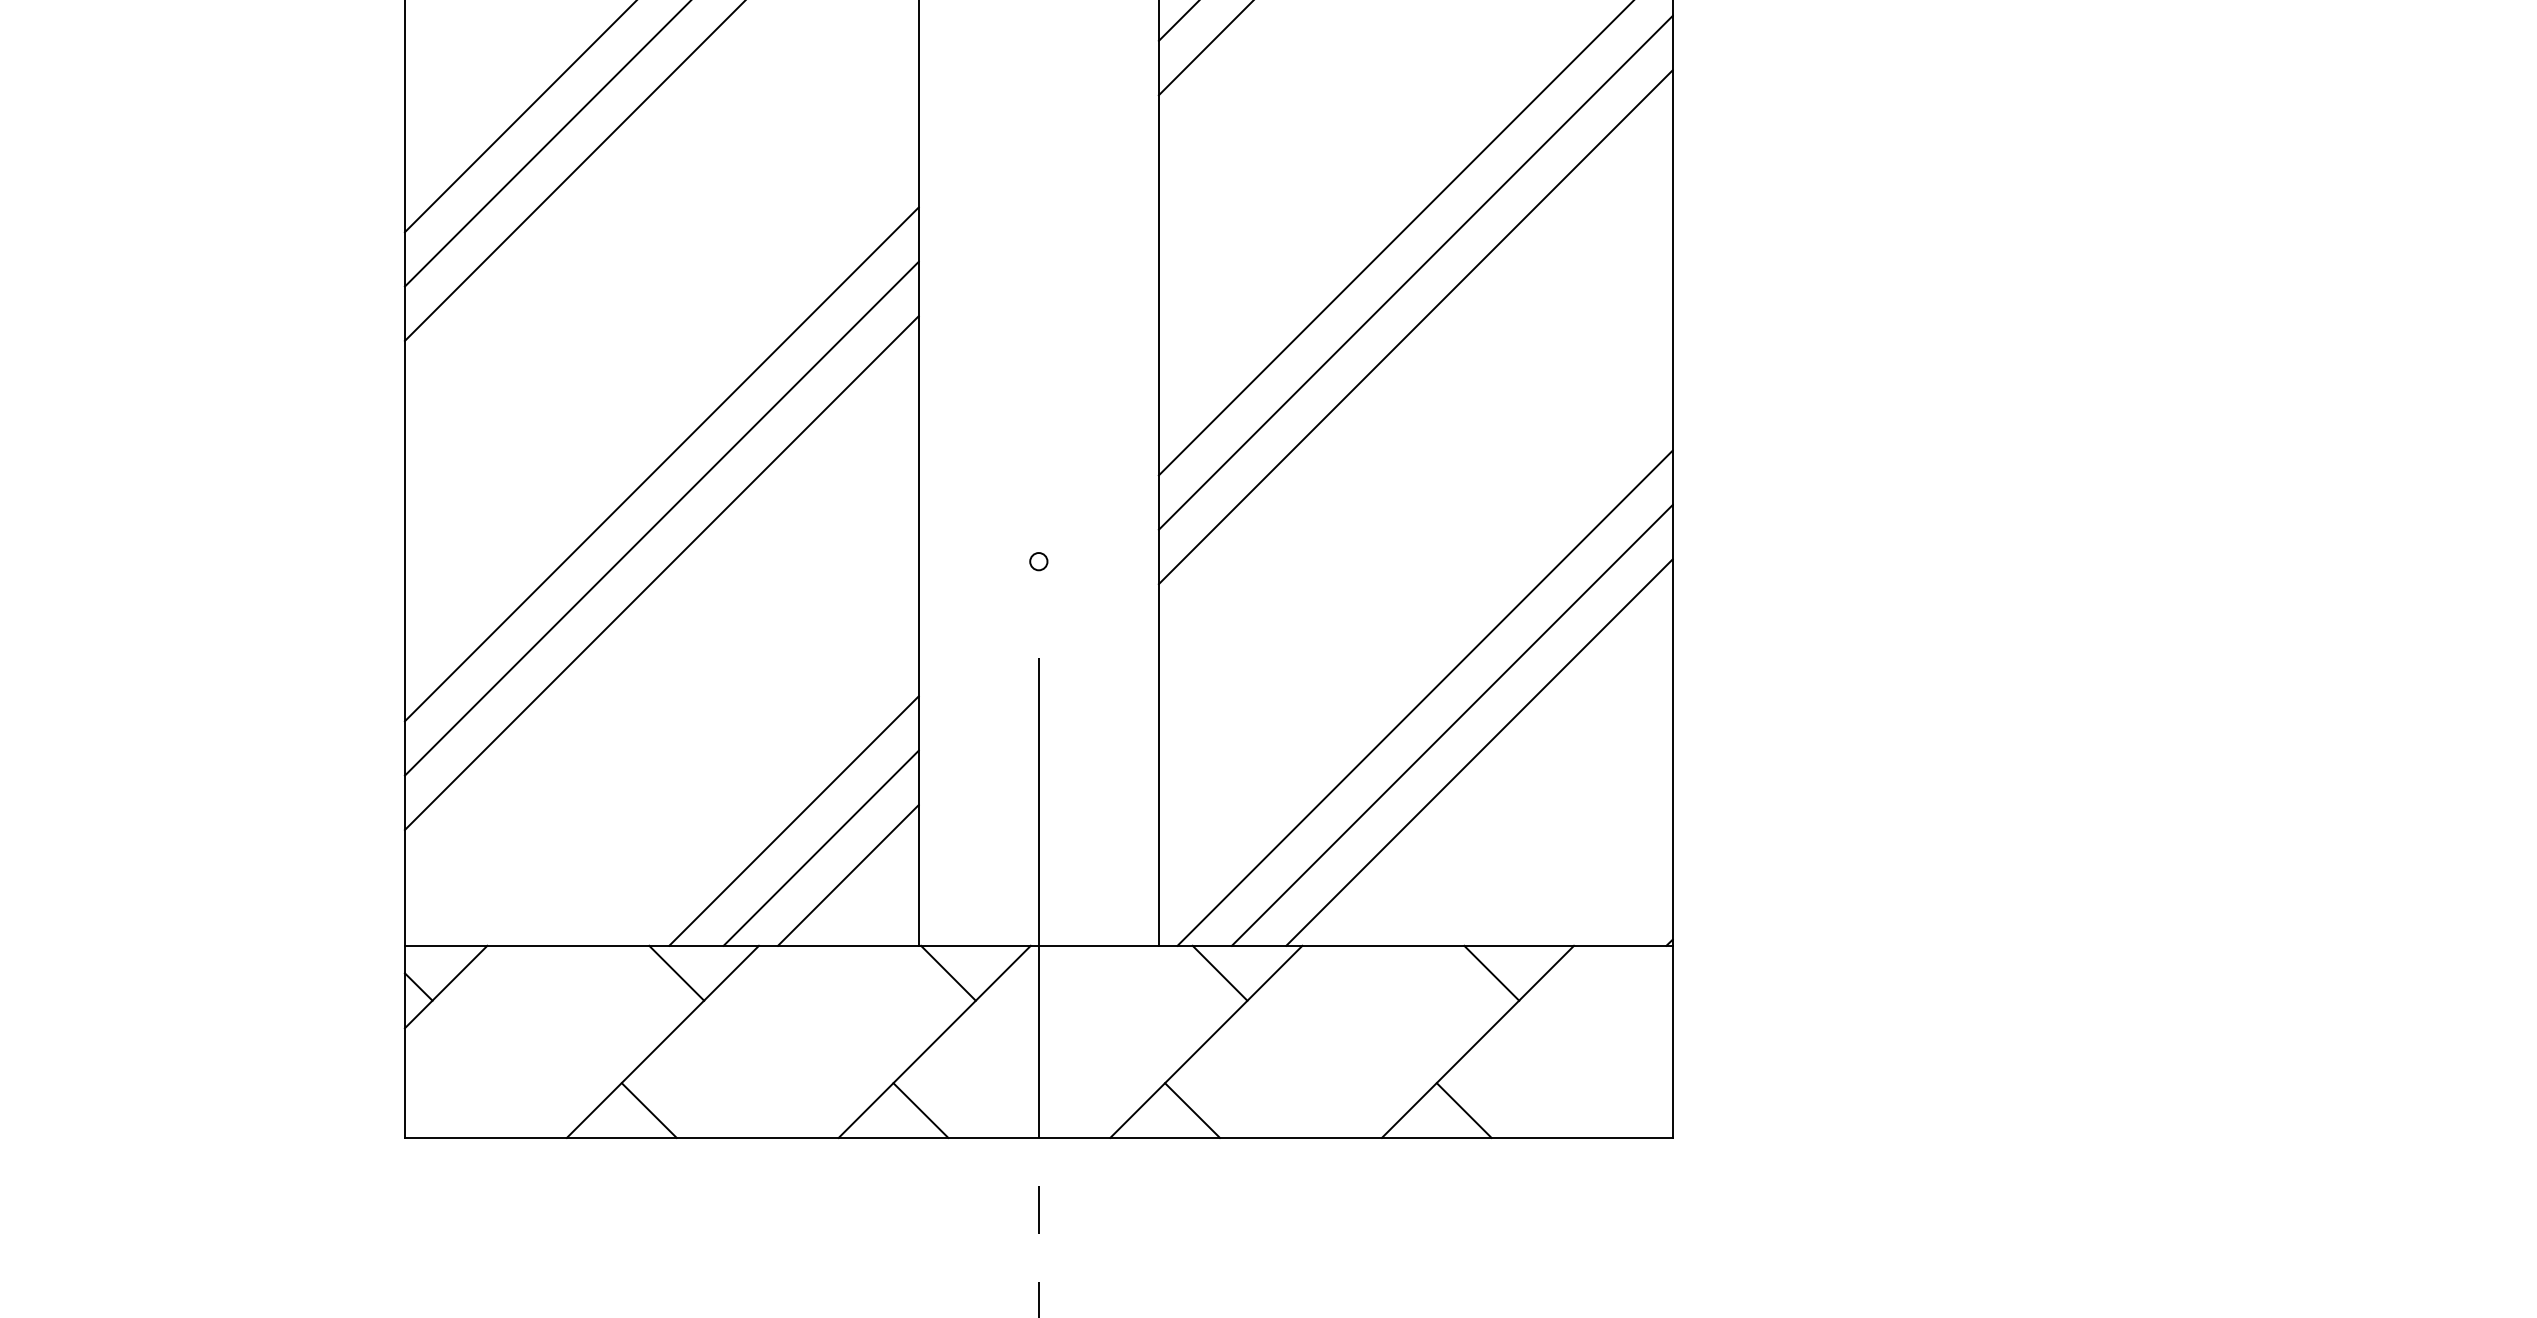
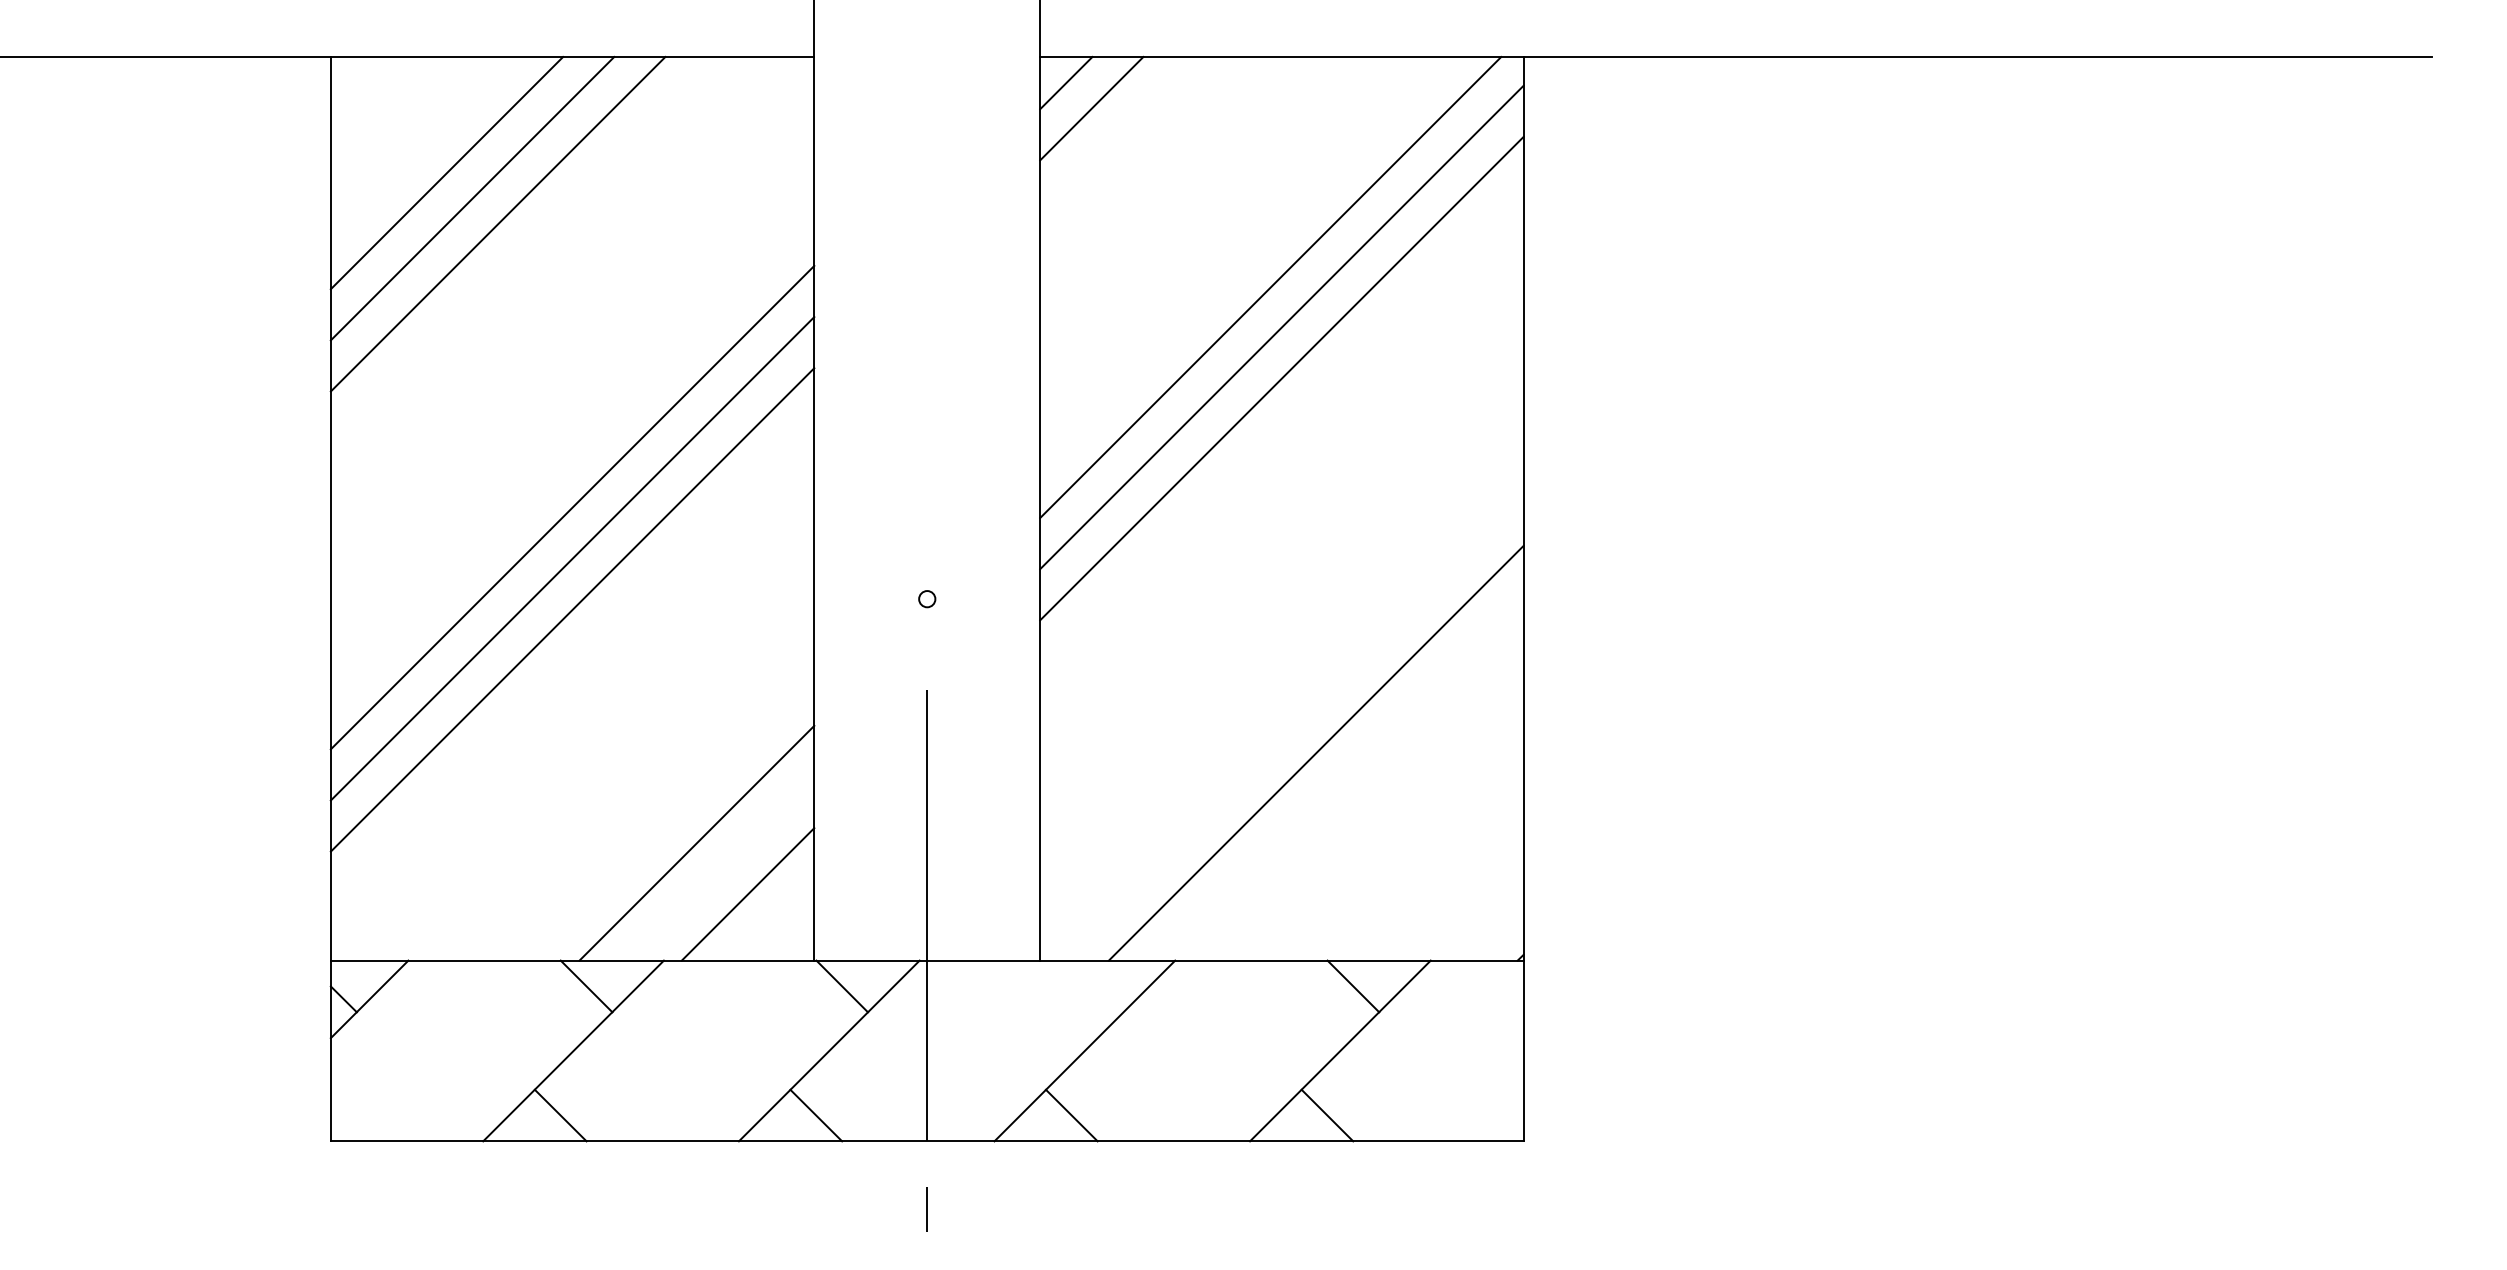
line: (1424, 698) -> (1290, 727), removed
line: (1479, 752) -> (1341, 778), removed
line: (821, 847) -> (722, 868), removed
line: (1219, 973) -> (1097, 986), removed

